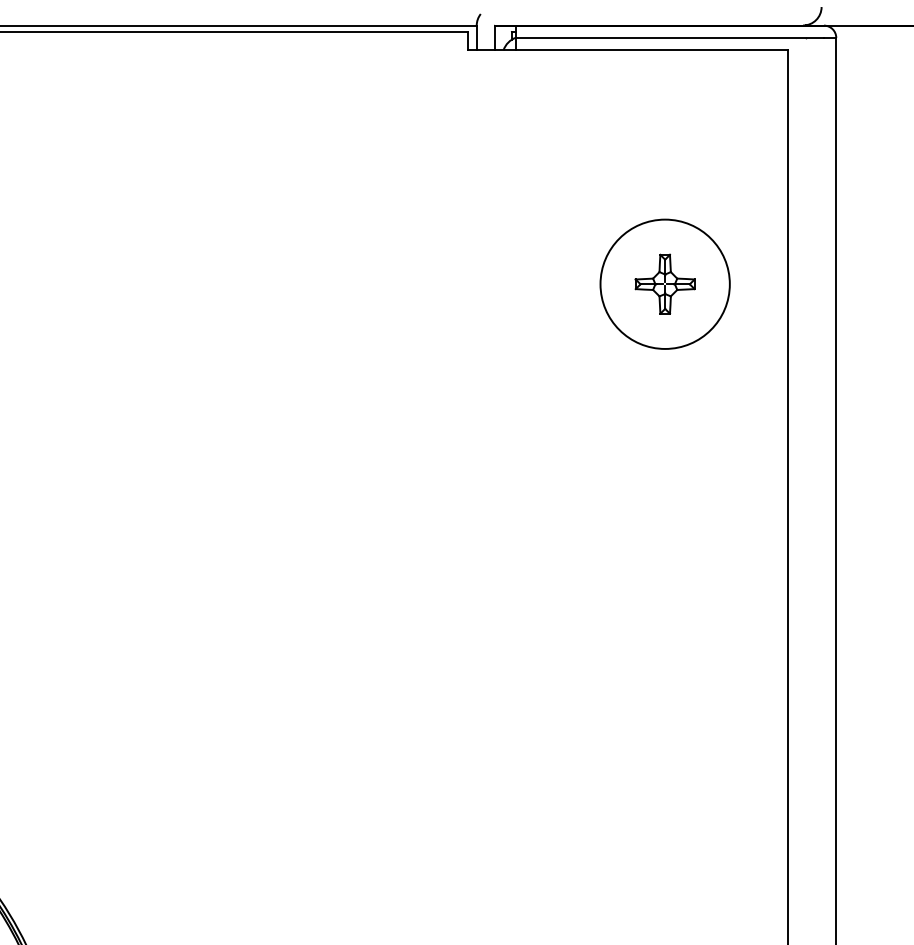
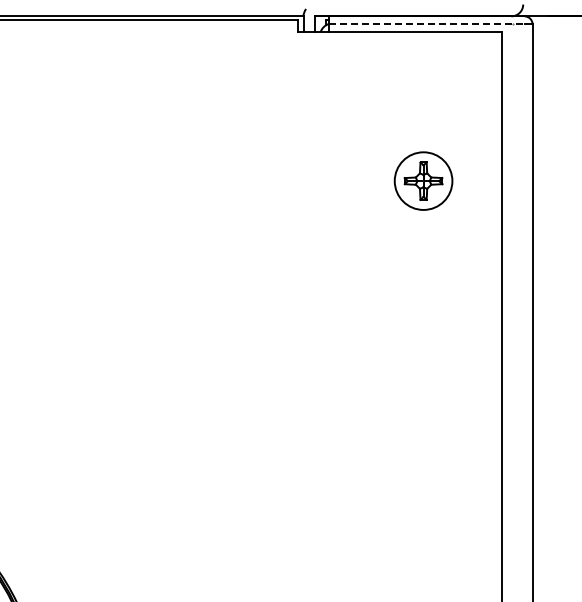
line: (671, 38) -> (427, 24), solid -> dashed
circle: (665, 283) -> (423, 180), size x0.7

